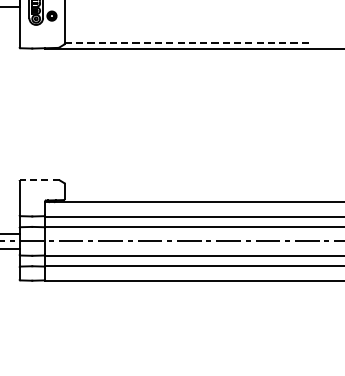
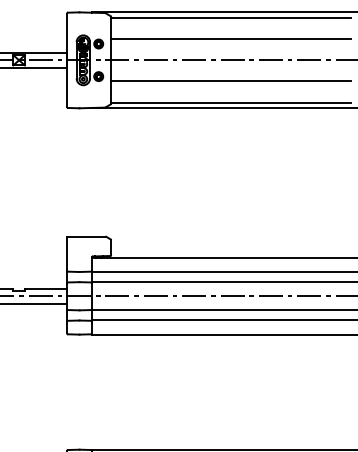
line: (187, 21) -> (230, 81), added
line: (188, 42) -> (231, 102), dashed -> solid
line: (39, 180) -> (86, 236), dashed -> solid

